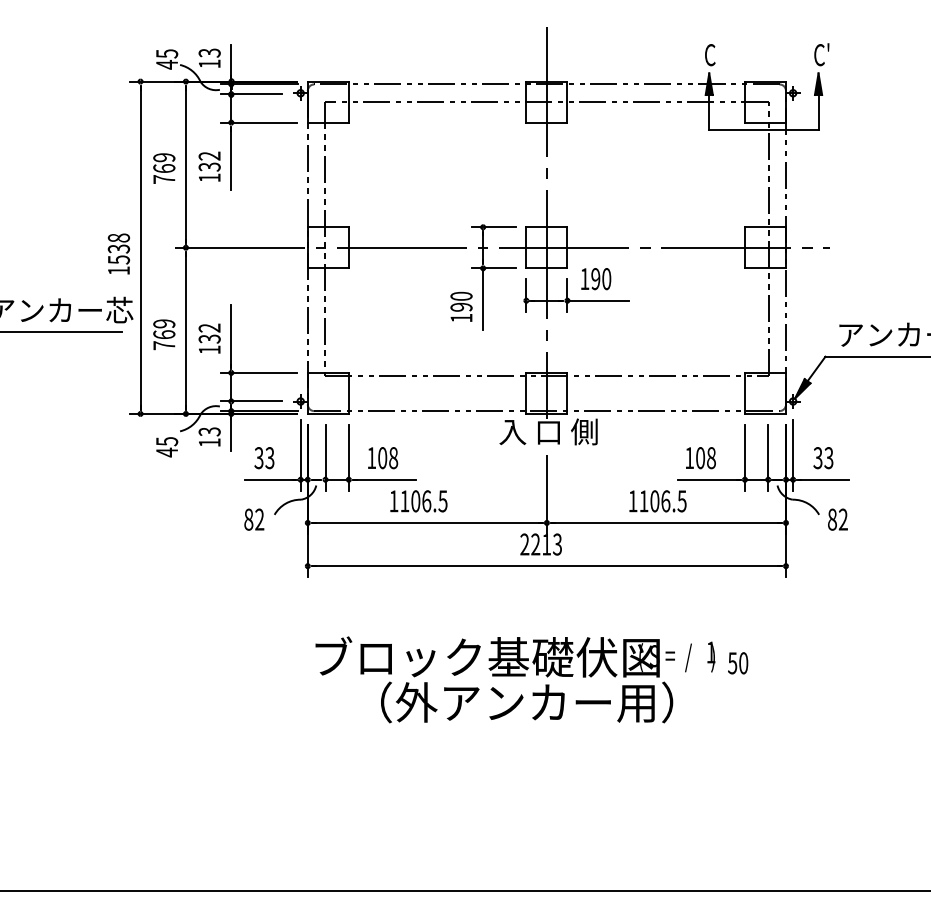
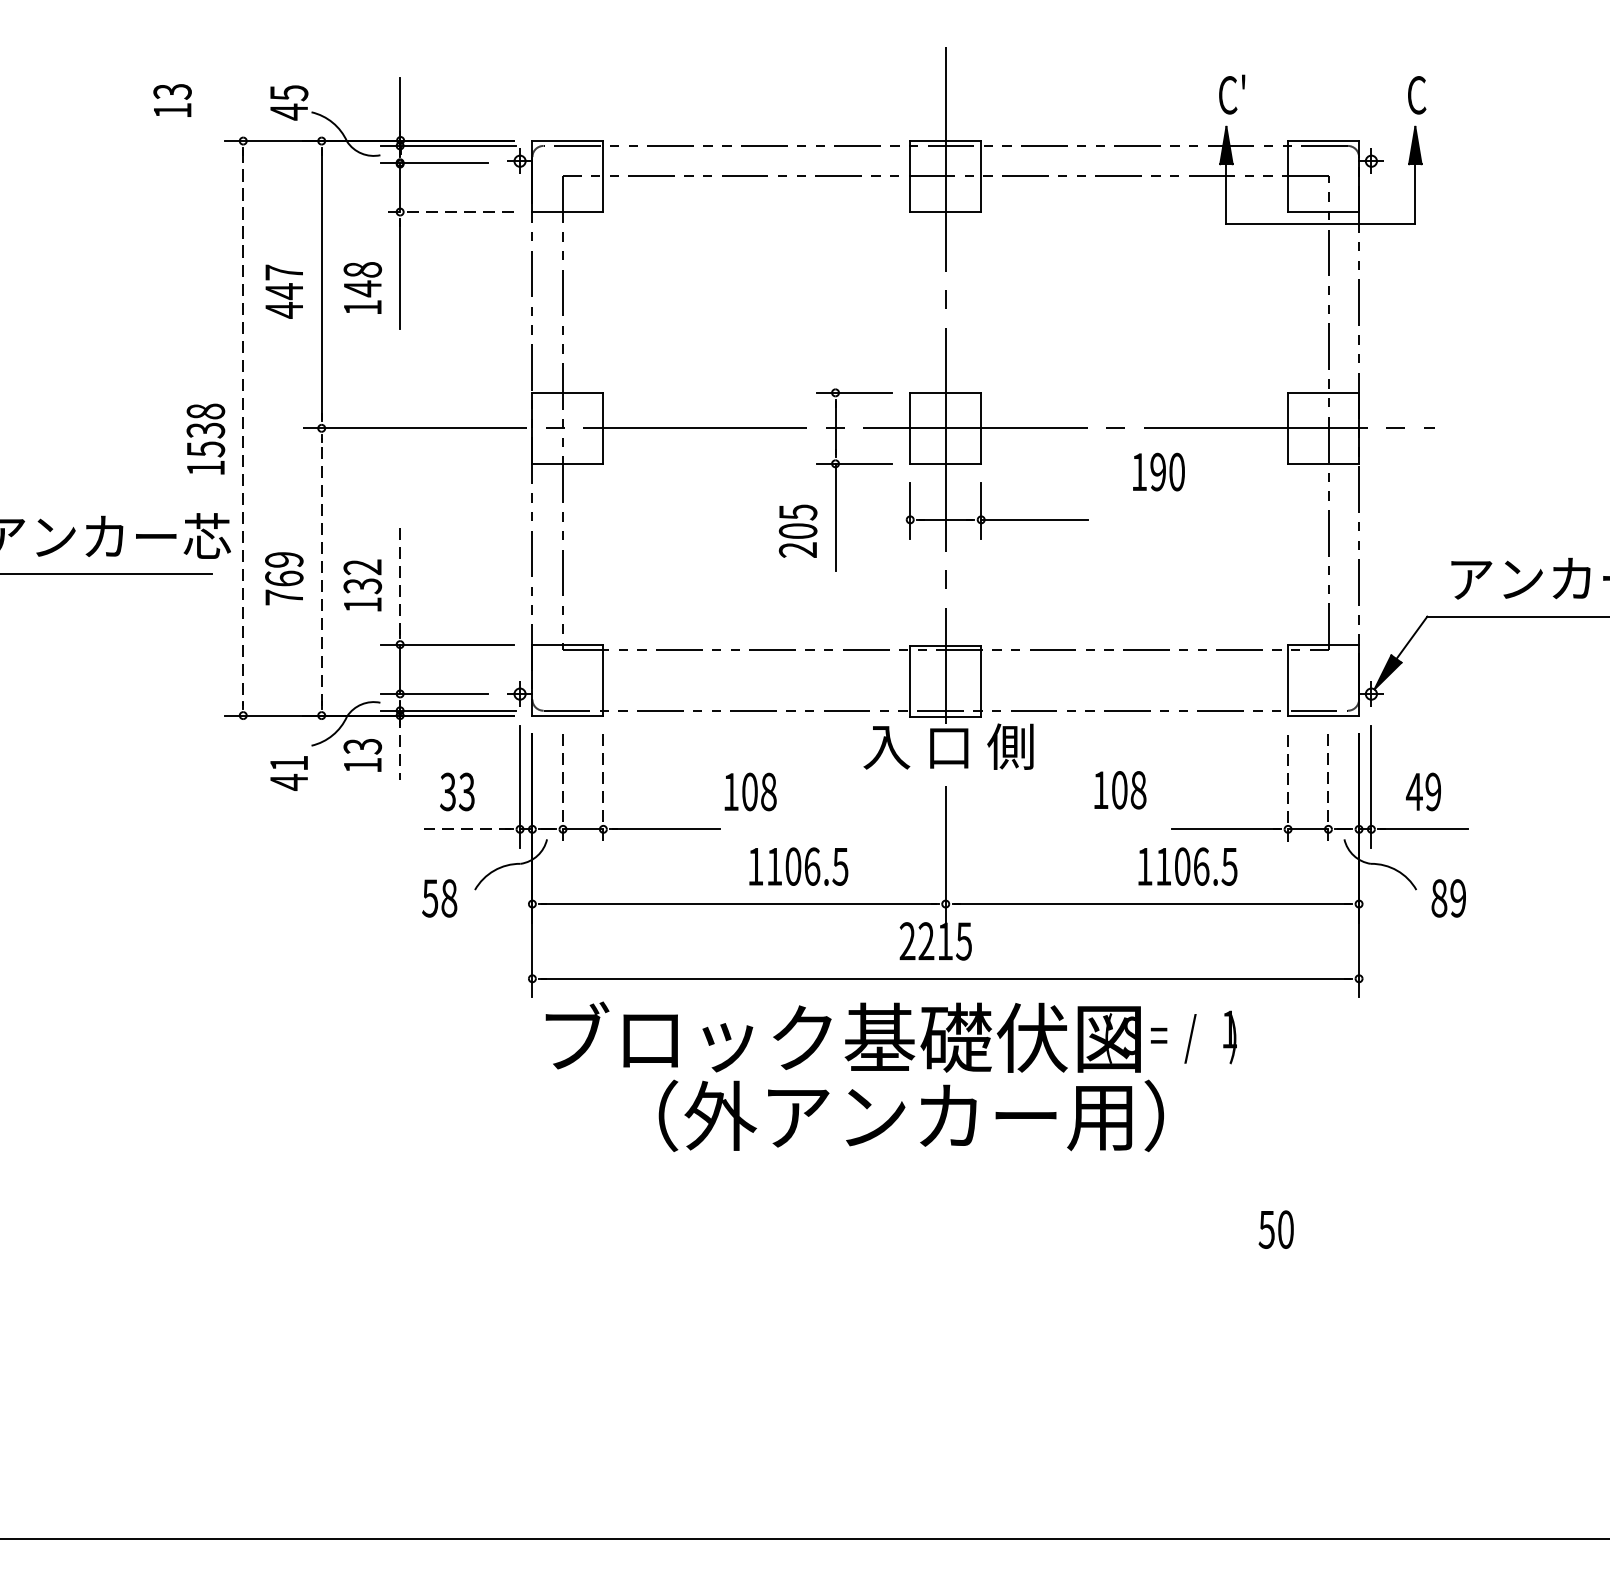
text: (719, 47) -> (1244, 82), C -> C'
text: (828, 47) -> (1432, 82), C' -> C
text: (209, 57) -> (172, 99), moved
line: (258, 122) -> (447, 211), solid -> dashed
text: (209, 161) -> (362, 279), 132 -> 148
text: (164, 168) -> (284, 291), 769 -> 447
line: (140, 247) -> (243, 427), solid -> dashed
text: (596, 279) -> (1159, 472), moved
text: (461, 306) -> (798, 529), 190 -> 205
line: (185, 330) -> (320, 571), solid -> dashed
line: (231, 336) -> (400, 581), solid -> dashed
line: (231, 432) -> (400, 747), solid -> dashed
text: (167, 441) -> (289, 763), 45 -> 41
line: (325, 457) -> (562, 790), solid -> dashed
line: (348, 457) -> (602, 790), solid -> dashed
line: (744, 457) -> (1287, 790), solid -> dashed
line: (768, 457) -> (1328, 790), solid -> dashed
text: (383, 458) -> (751, 792), moved
text: (700, 458) -> (1119, 790), moved
text: (823, 458) -> (1423, 792), 33 -> 49
line: (269, 479) -> (466, 828), solid -> dashed
text: (418, 501) -> (798, 866), moved
text: (657, 501) -> (1187, 866), moved
text: (254, 519) -> (440, 898), 82 -> 58
text: (842, 519) -> (1456, 898), 82 -> 89
text: (557, 543) -> (964, 939), 2213 -> 2215
text: (738, 663) -> (1276, 1230), moved
text: (515, 679) -> (891, 1076), moved

